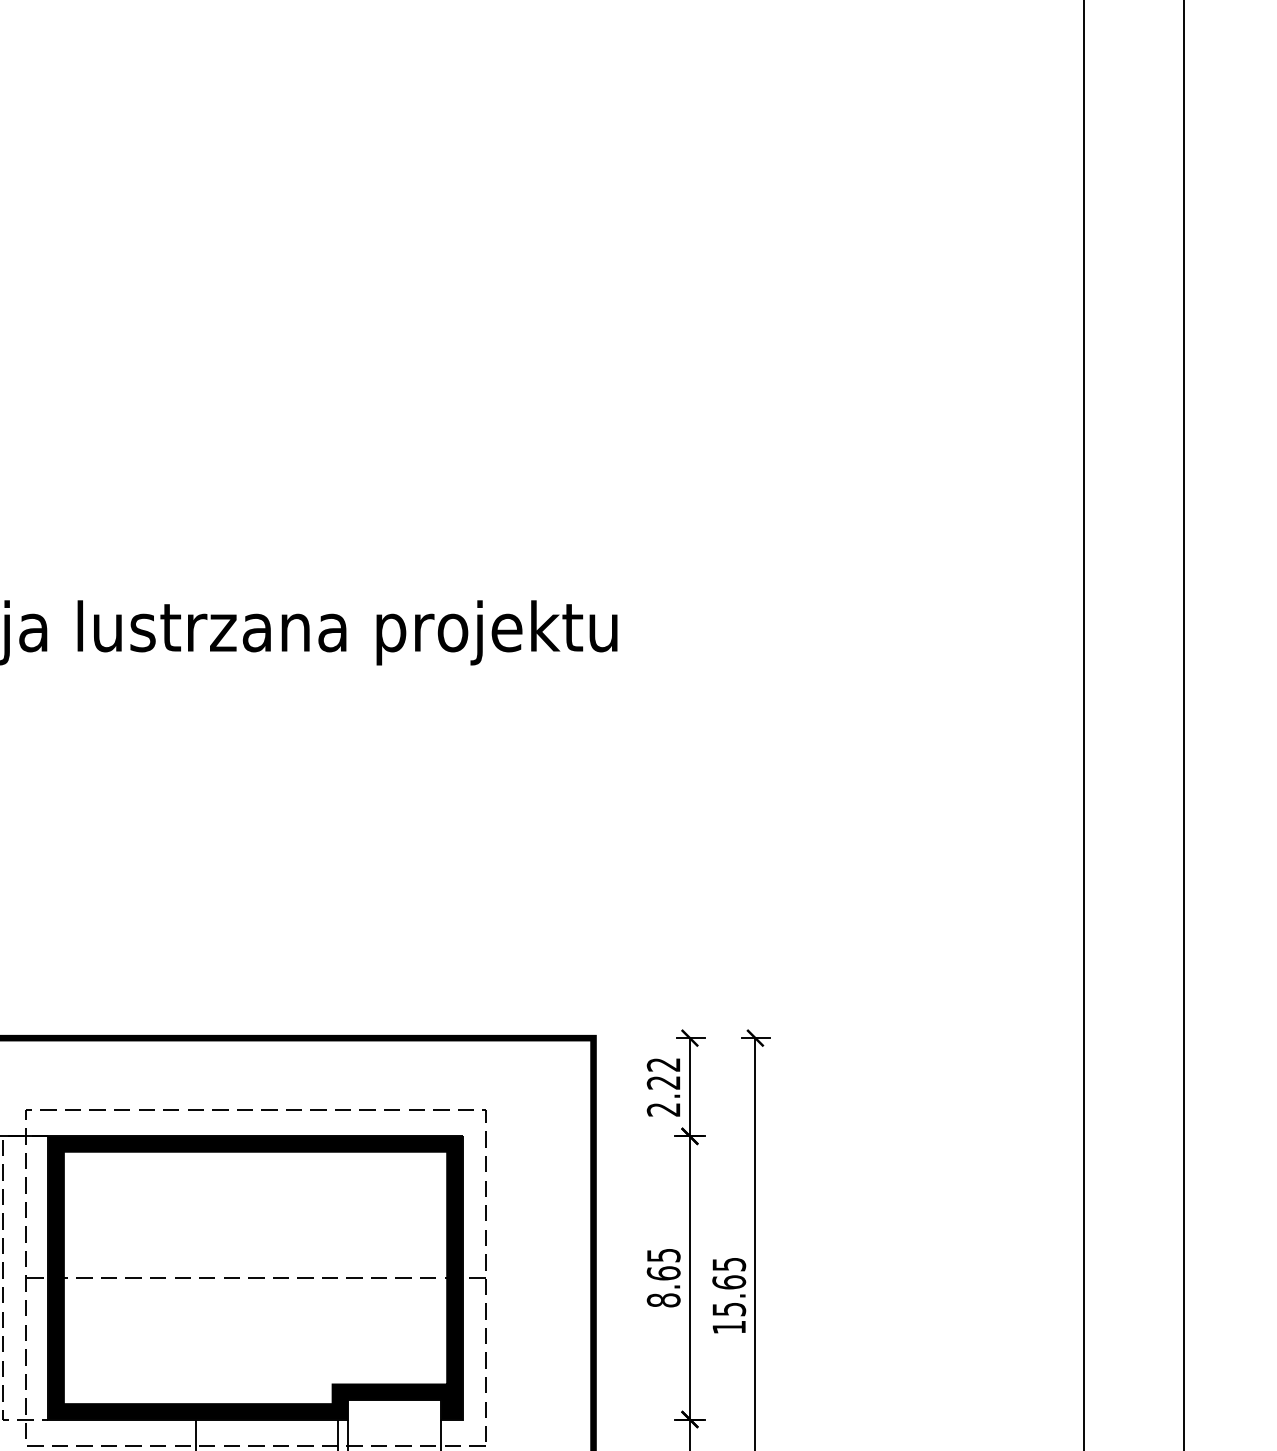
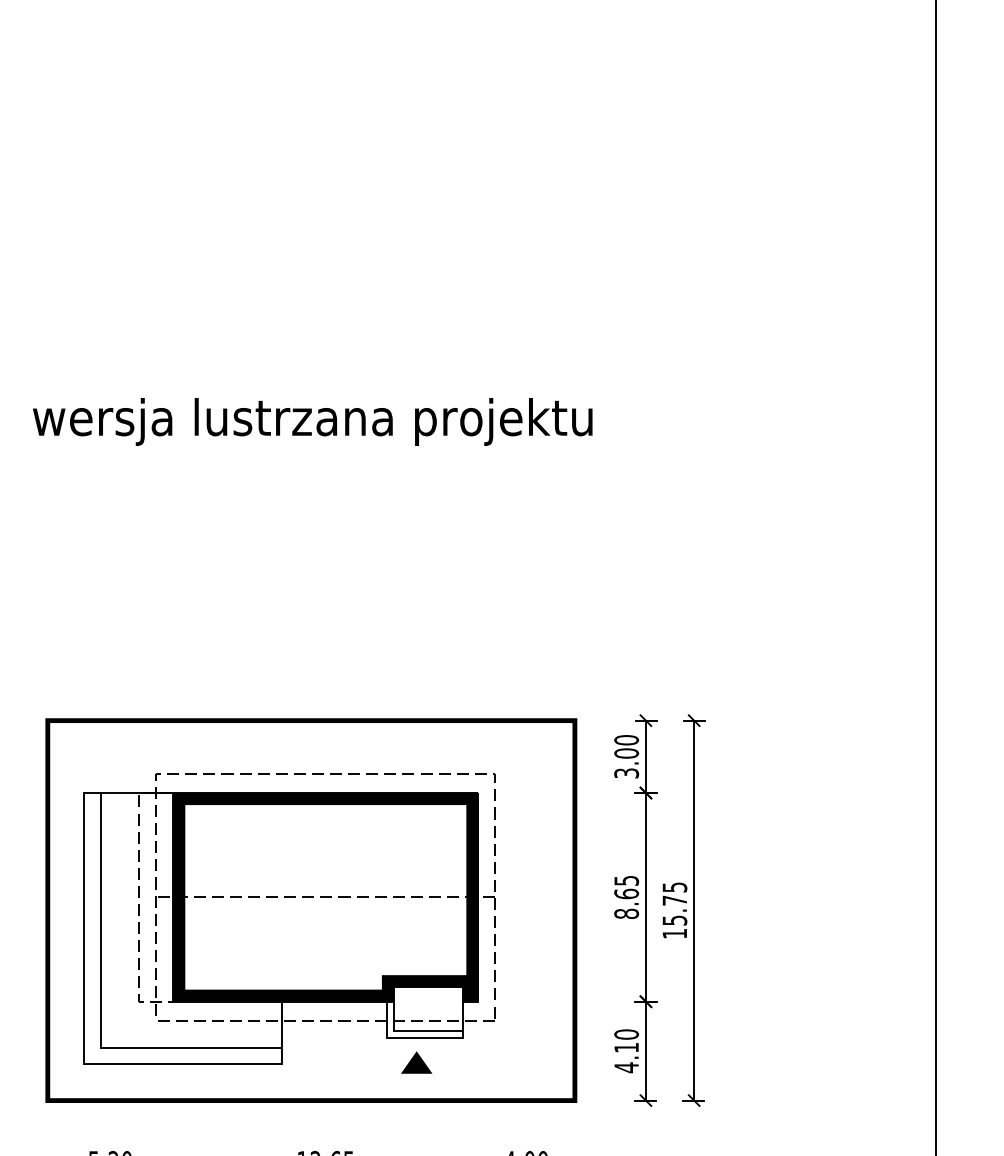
text: (663, 1086) -> (626, 756), 2.22 -> 3.00
text: (728, 1282) -> (674, 900), 15.65 -> 15.75

